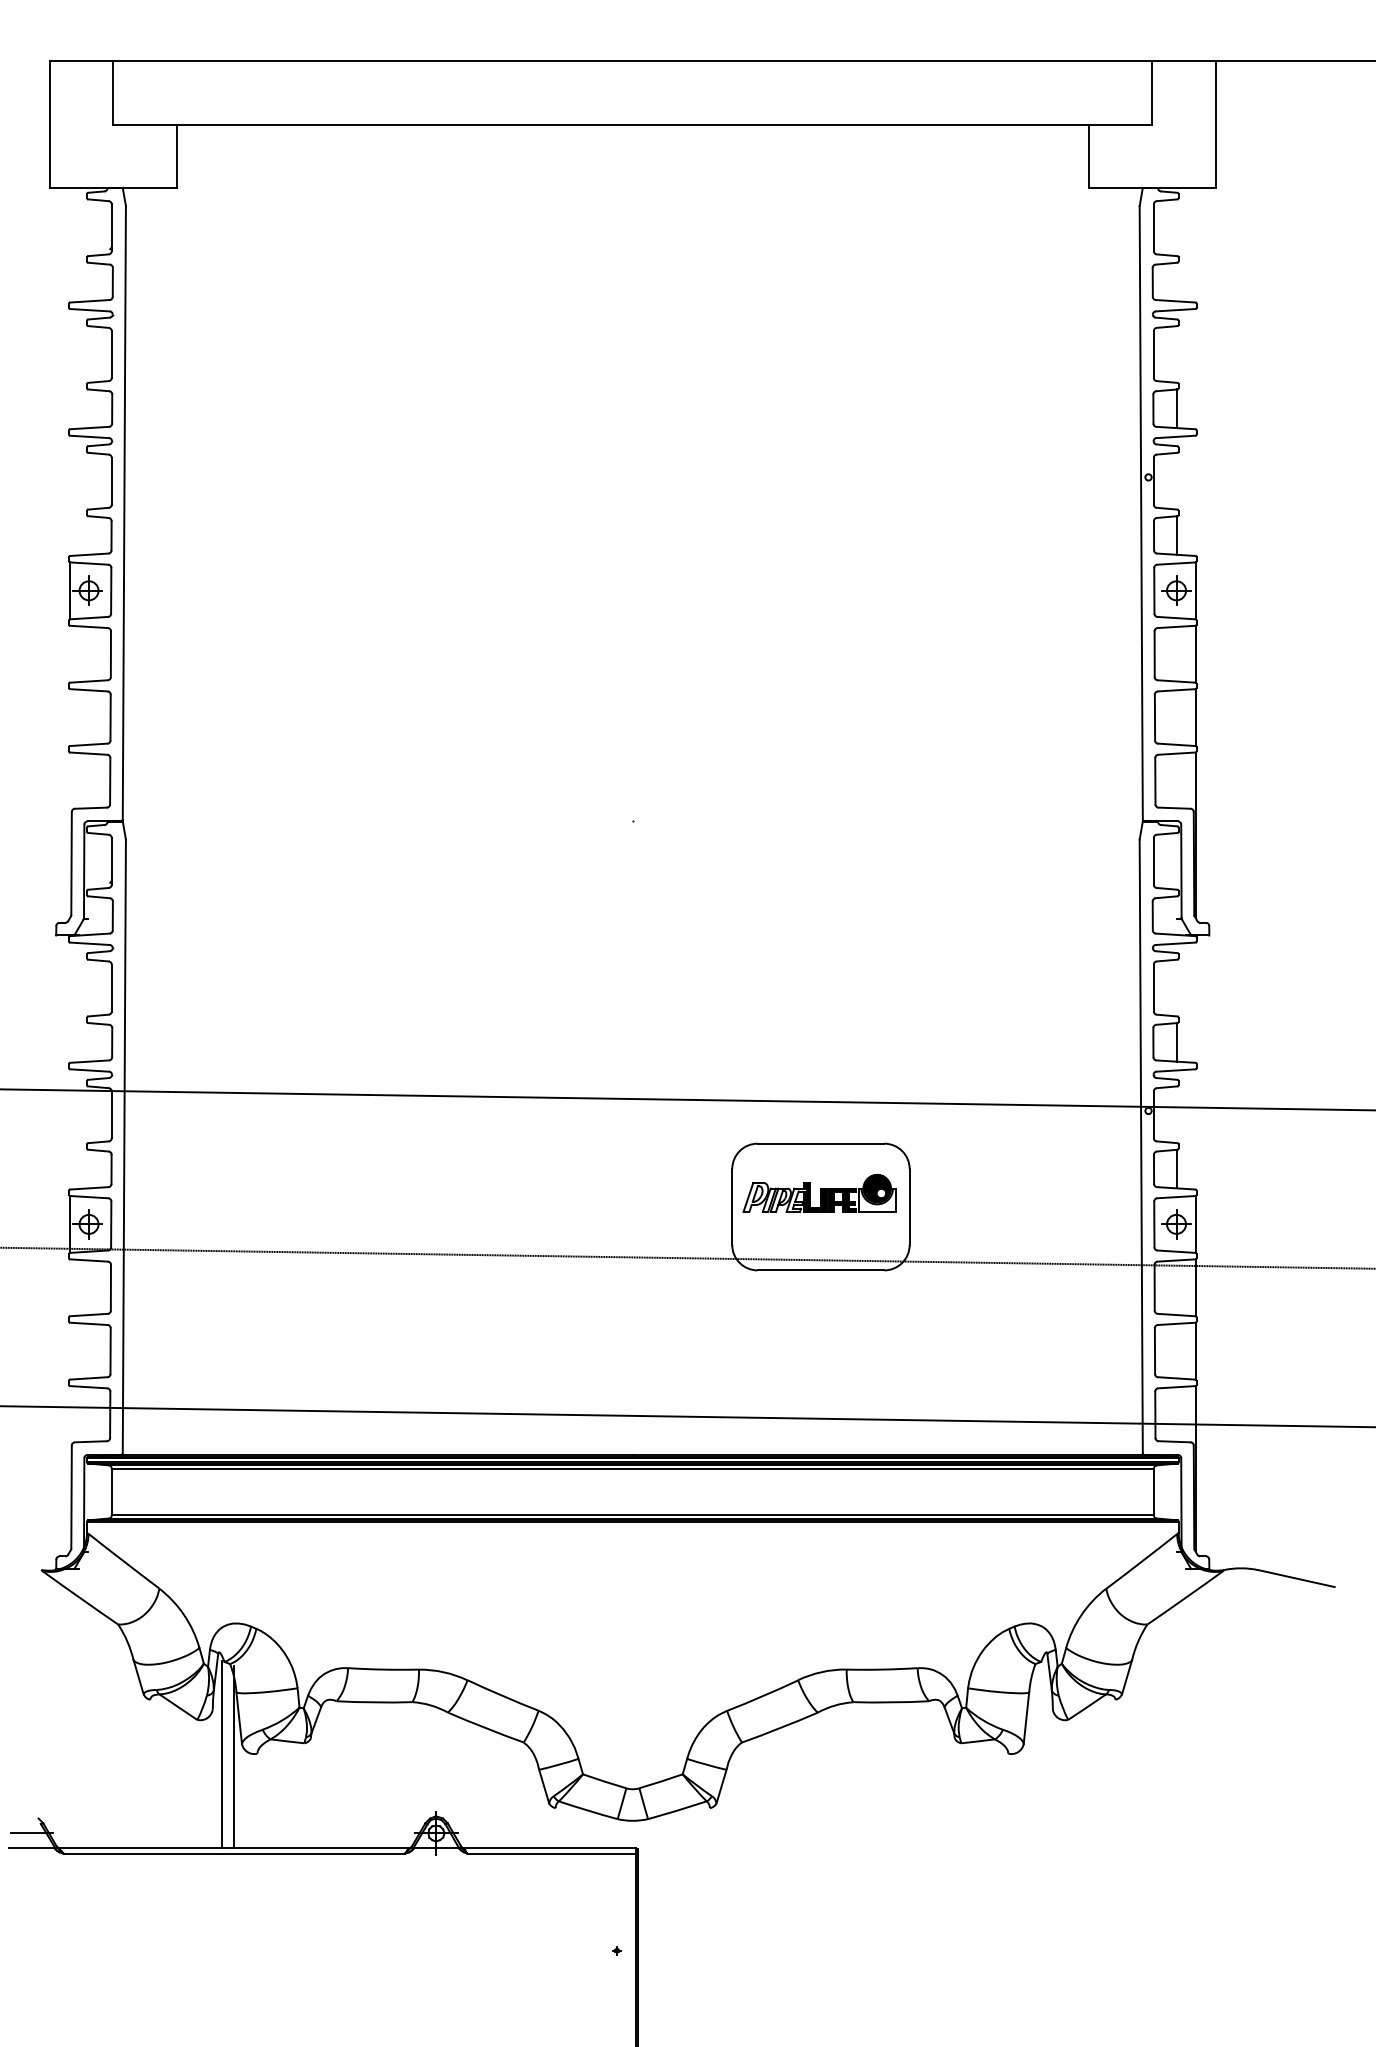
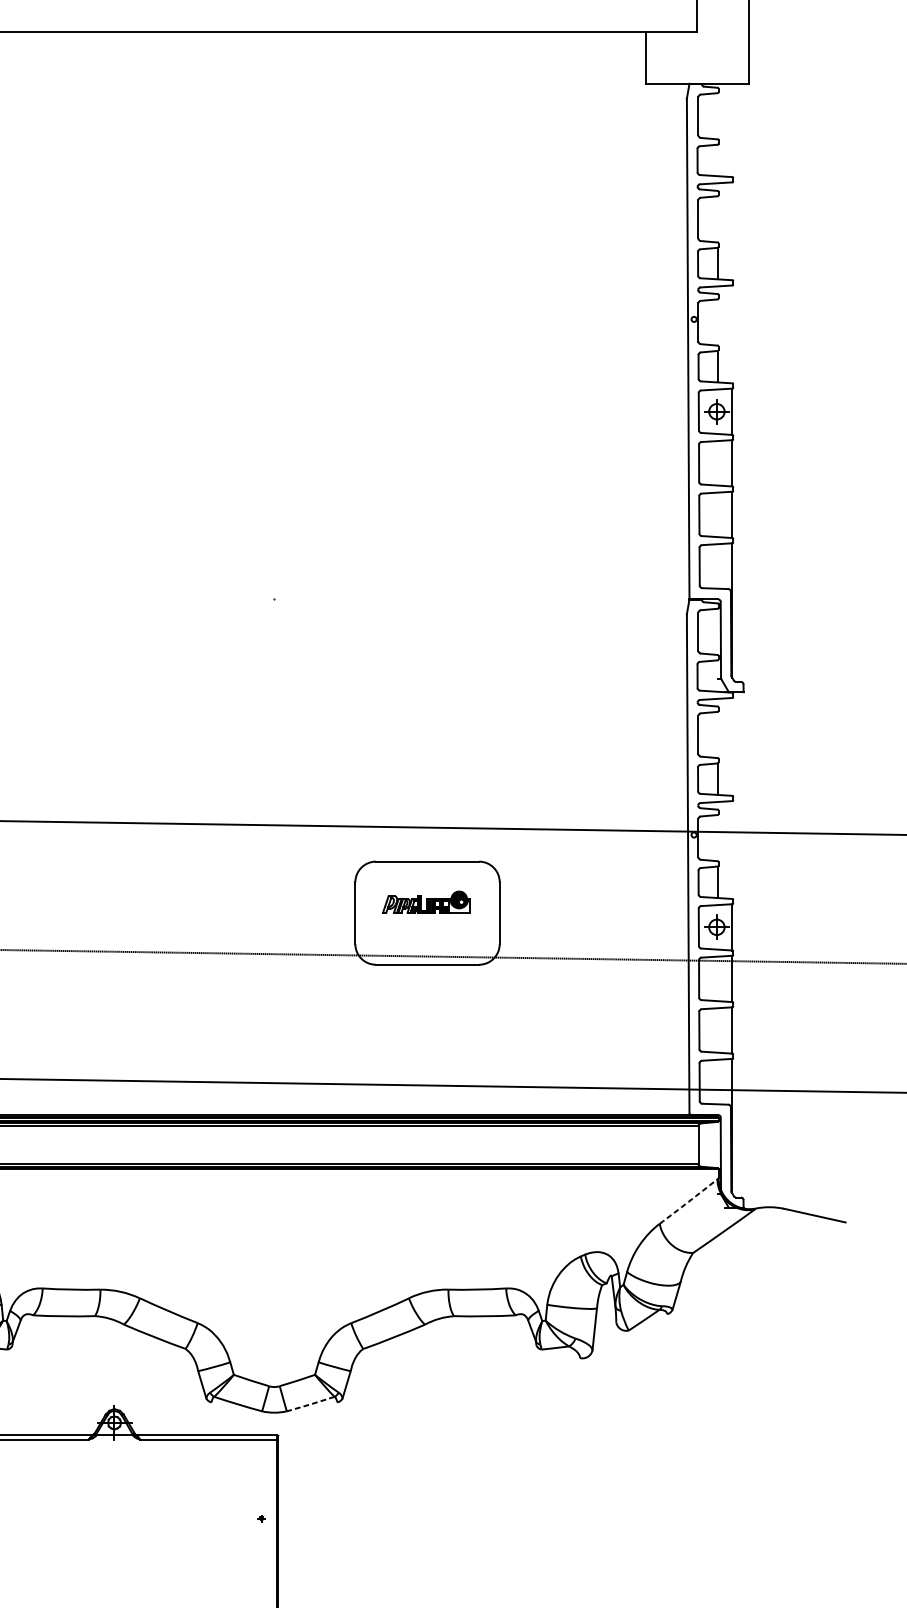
part: (819, 1193) -> (426, 902), size x0.7
arc: (1141, 1561) -> (688, 1201), solid -> dashed
line: (677, 1810) -> (310, 1404), solid -> dashed

